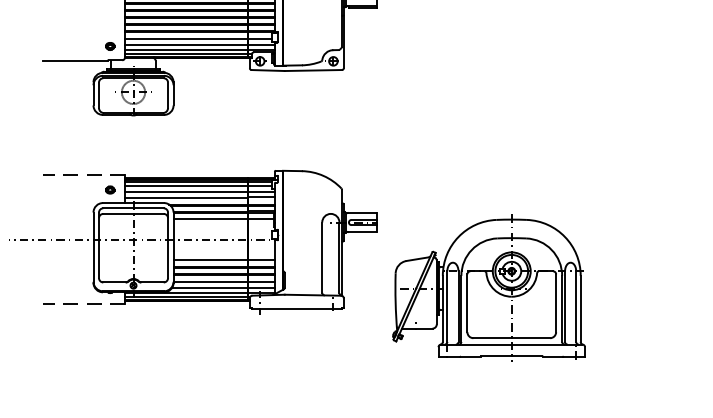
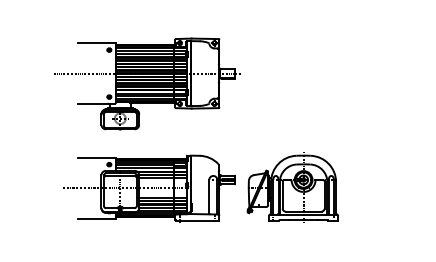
line: (82, 174) -> (96, 157), dashed -> solid
part: (488, 287) -> (292, 187), moved
line: (82, 304) -> (96, 218), dashed -> solid

